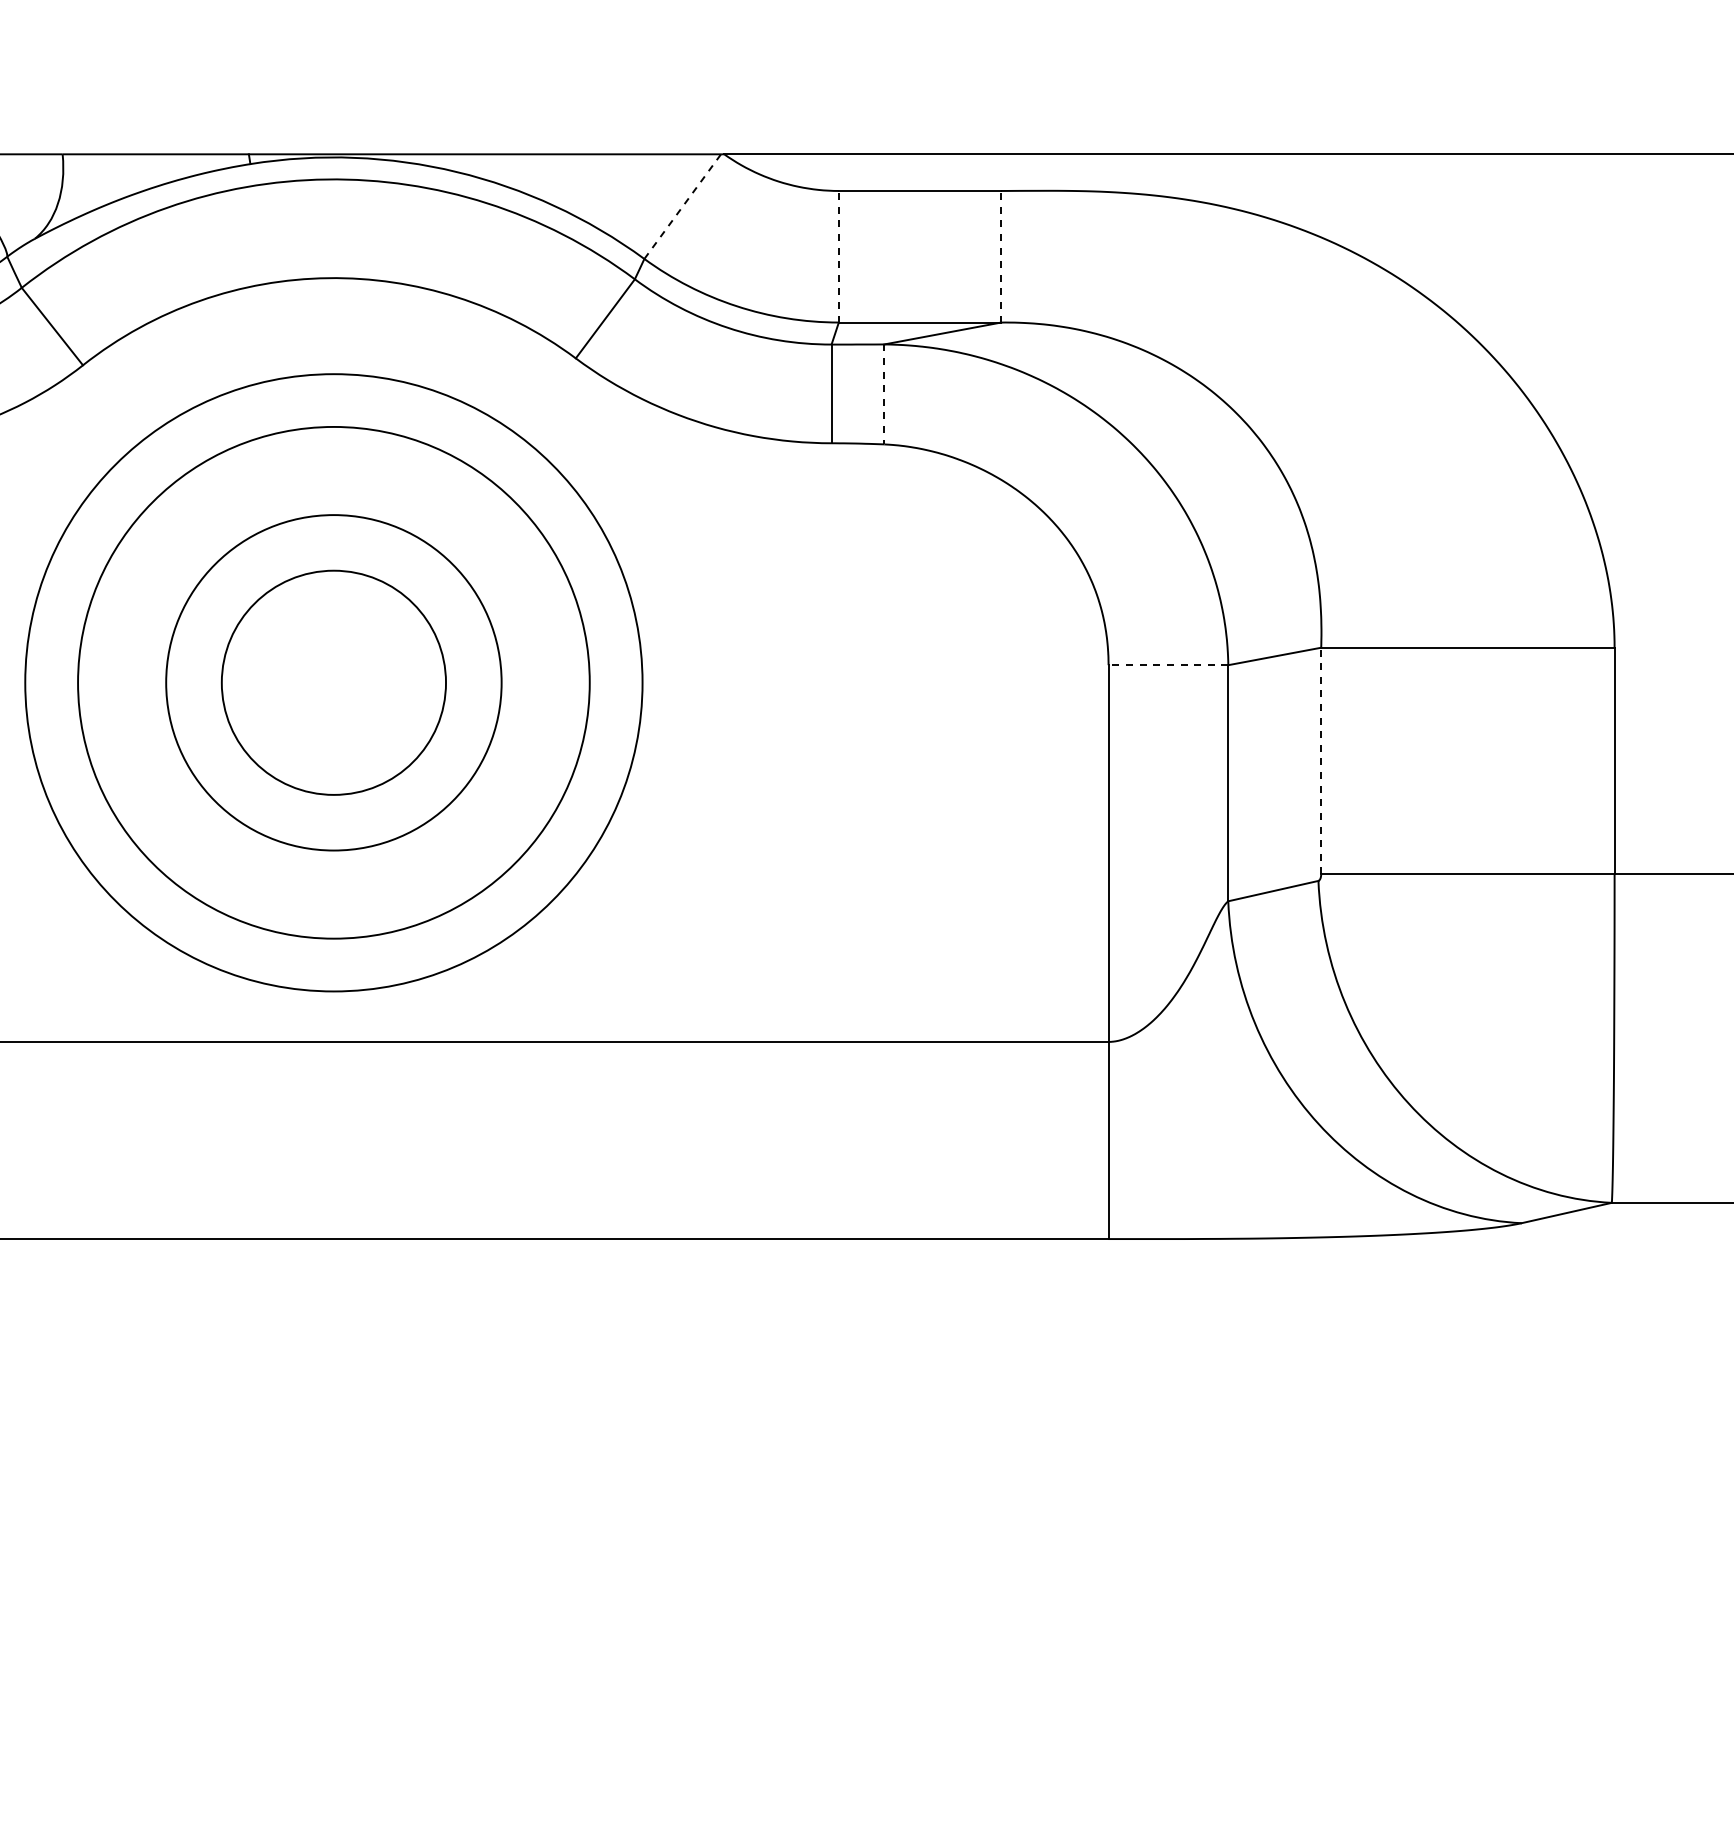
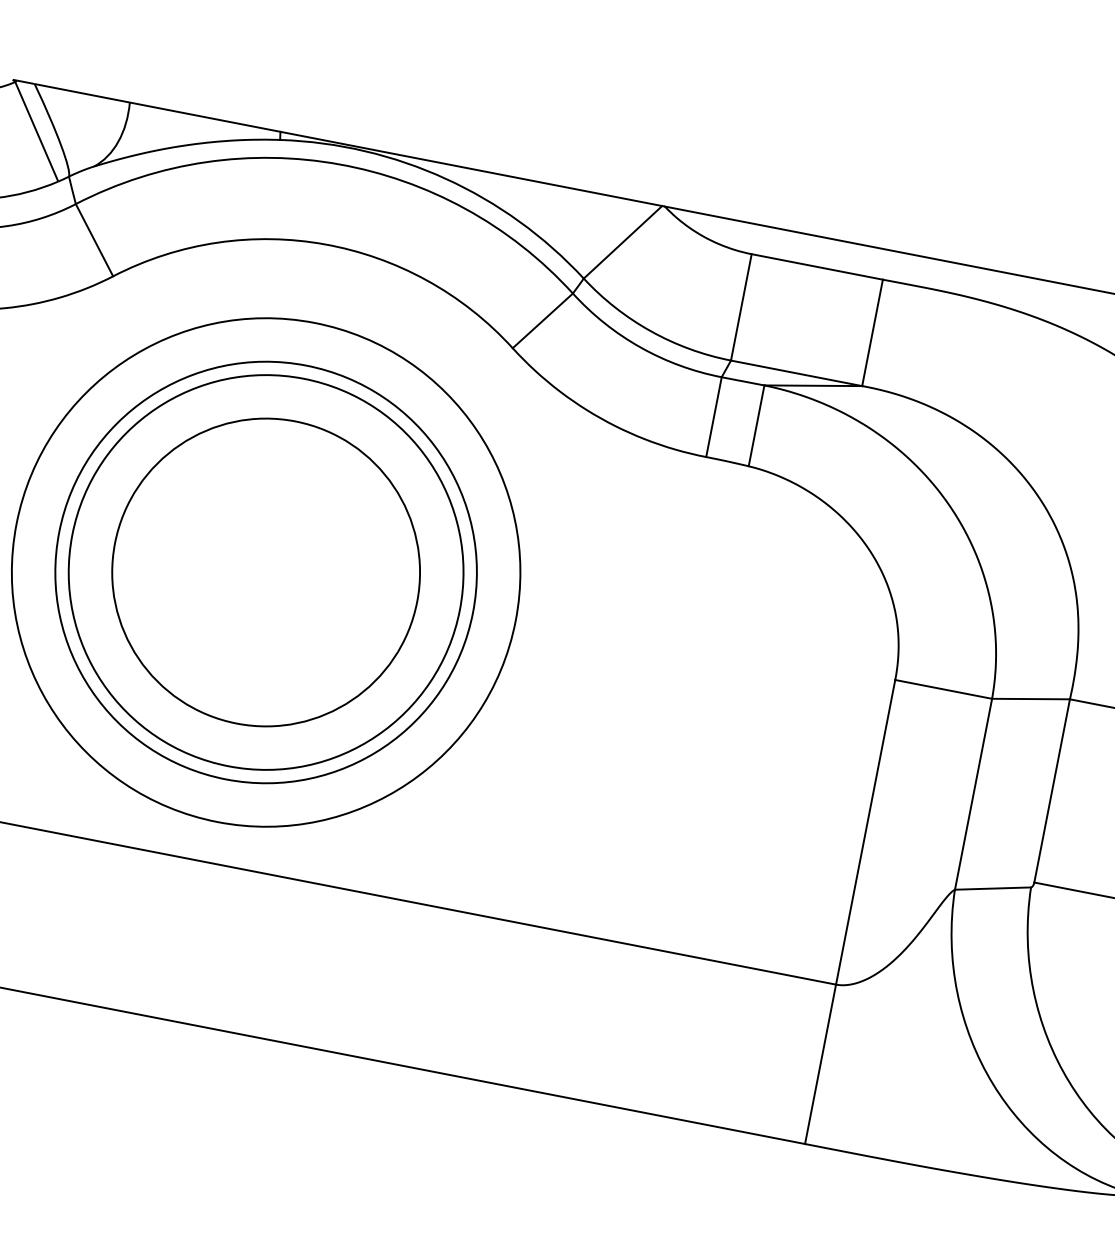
line: (682, 206) -> (622, 242), dashed -> solid
line: (838, 256) -> (741, 307), dashed -> solid
line: (1001, 256) -> (872, 332), dashed -> solid
line: (884, 394) -> (756, 425), dashed -> solid
line: (1168, 665) -> (943, 689), dashed -> solid
circle: (333, 682) -> (265, 572), size x1.43
circle: (333, 682) -> (265, 572), size x1.67
line: (1321, 760) -> (1052, 790), dashed -> solid

